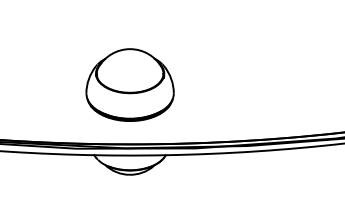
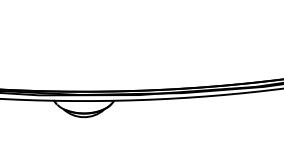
part: (129, 84) -> (83, 41), removed

